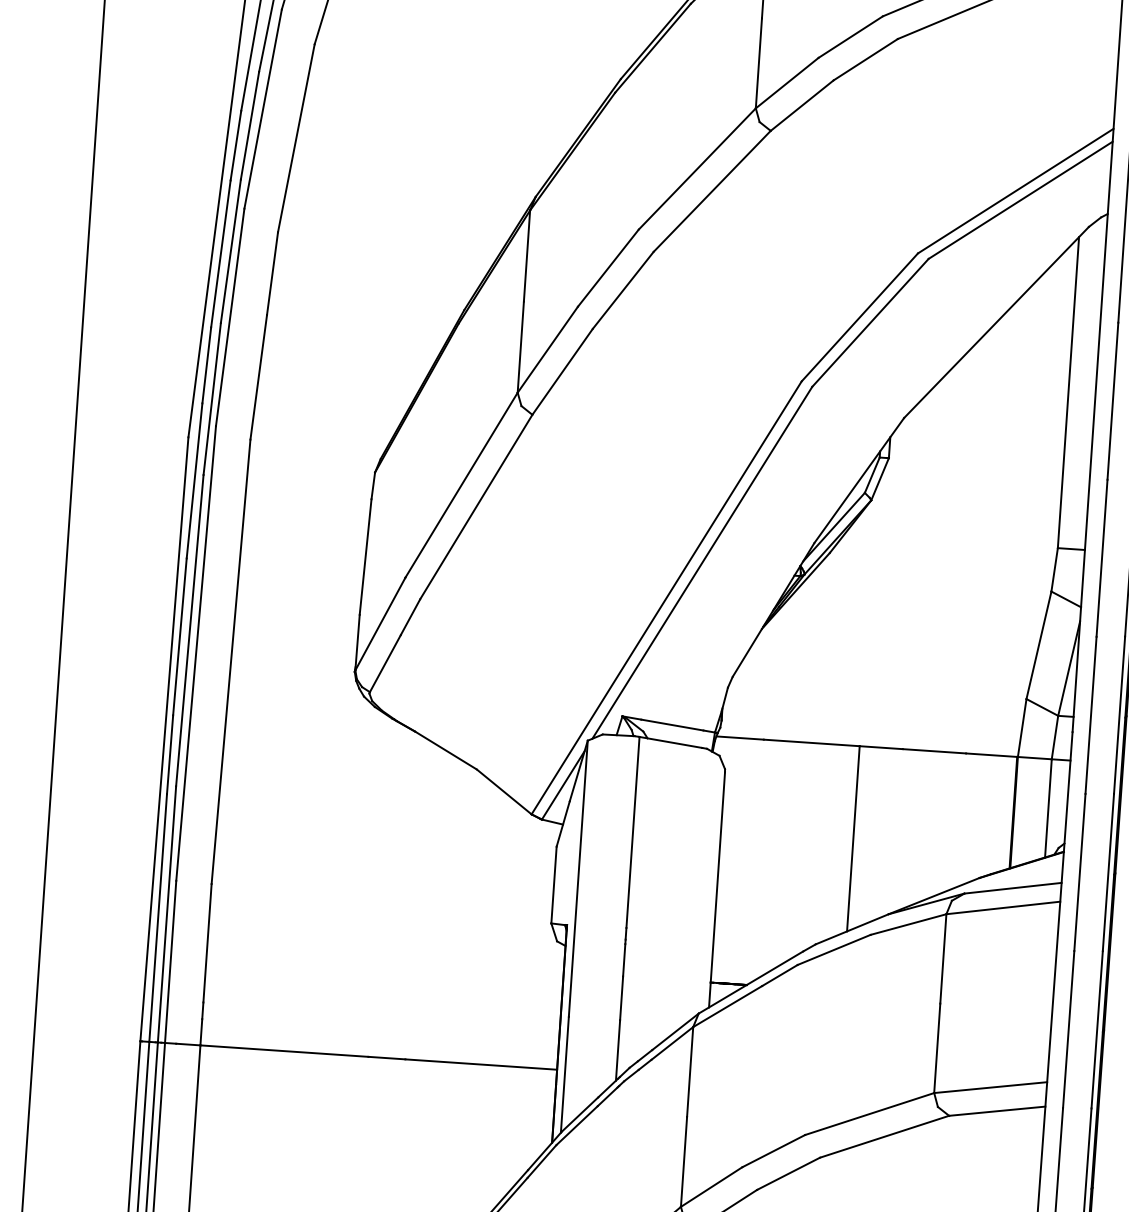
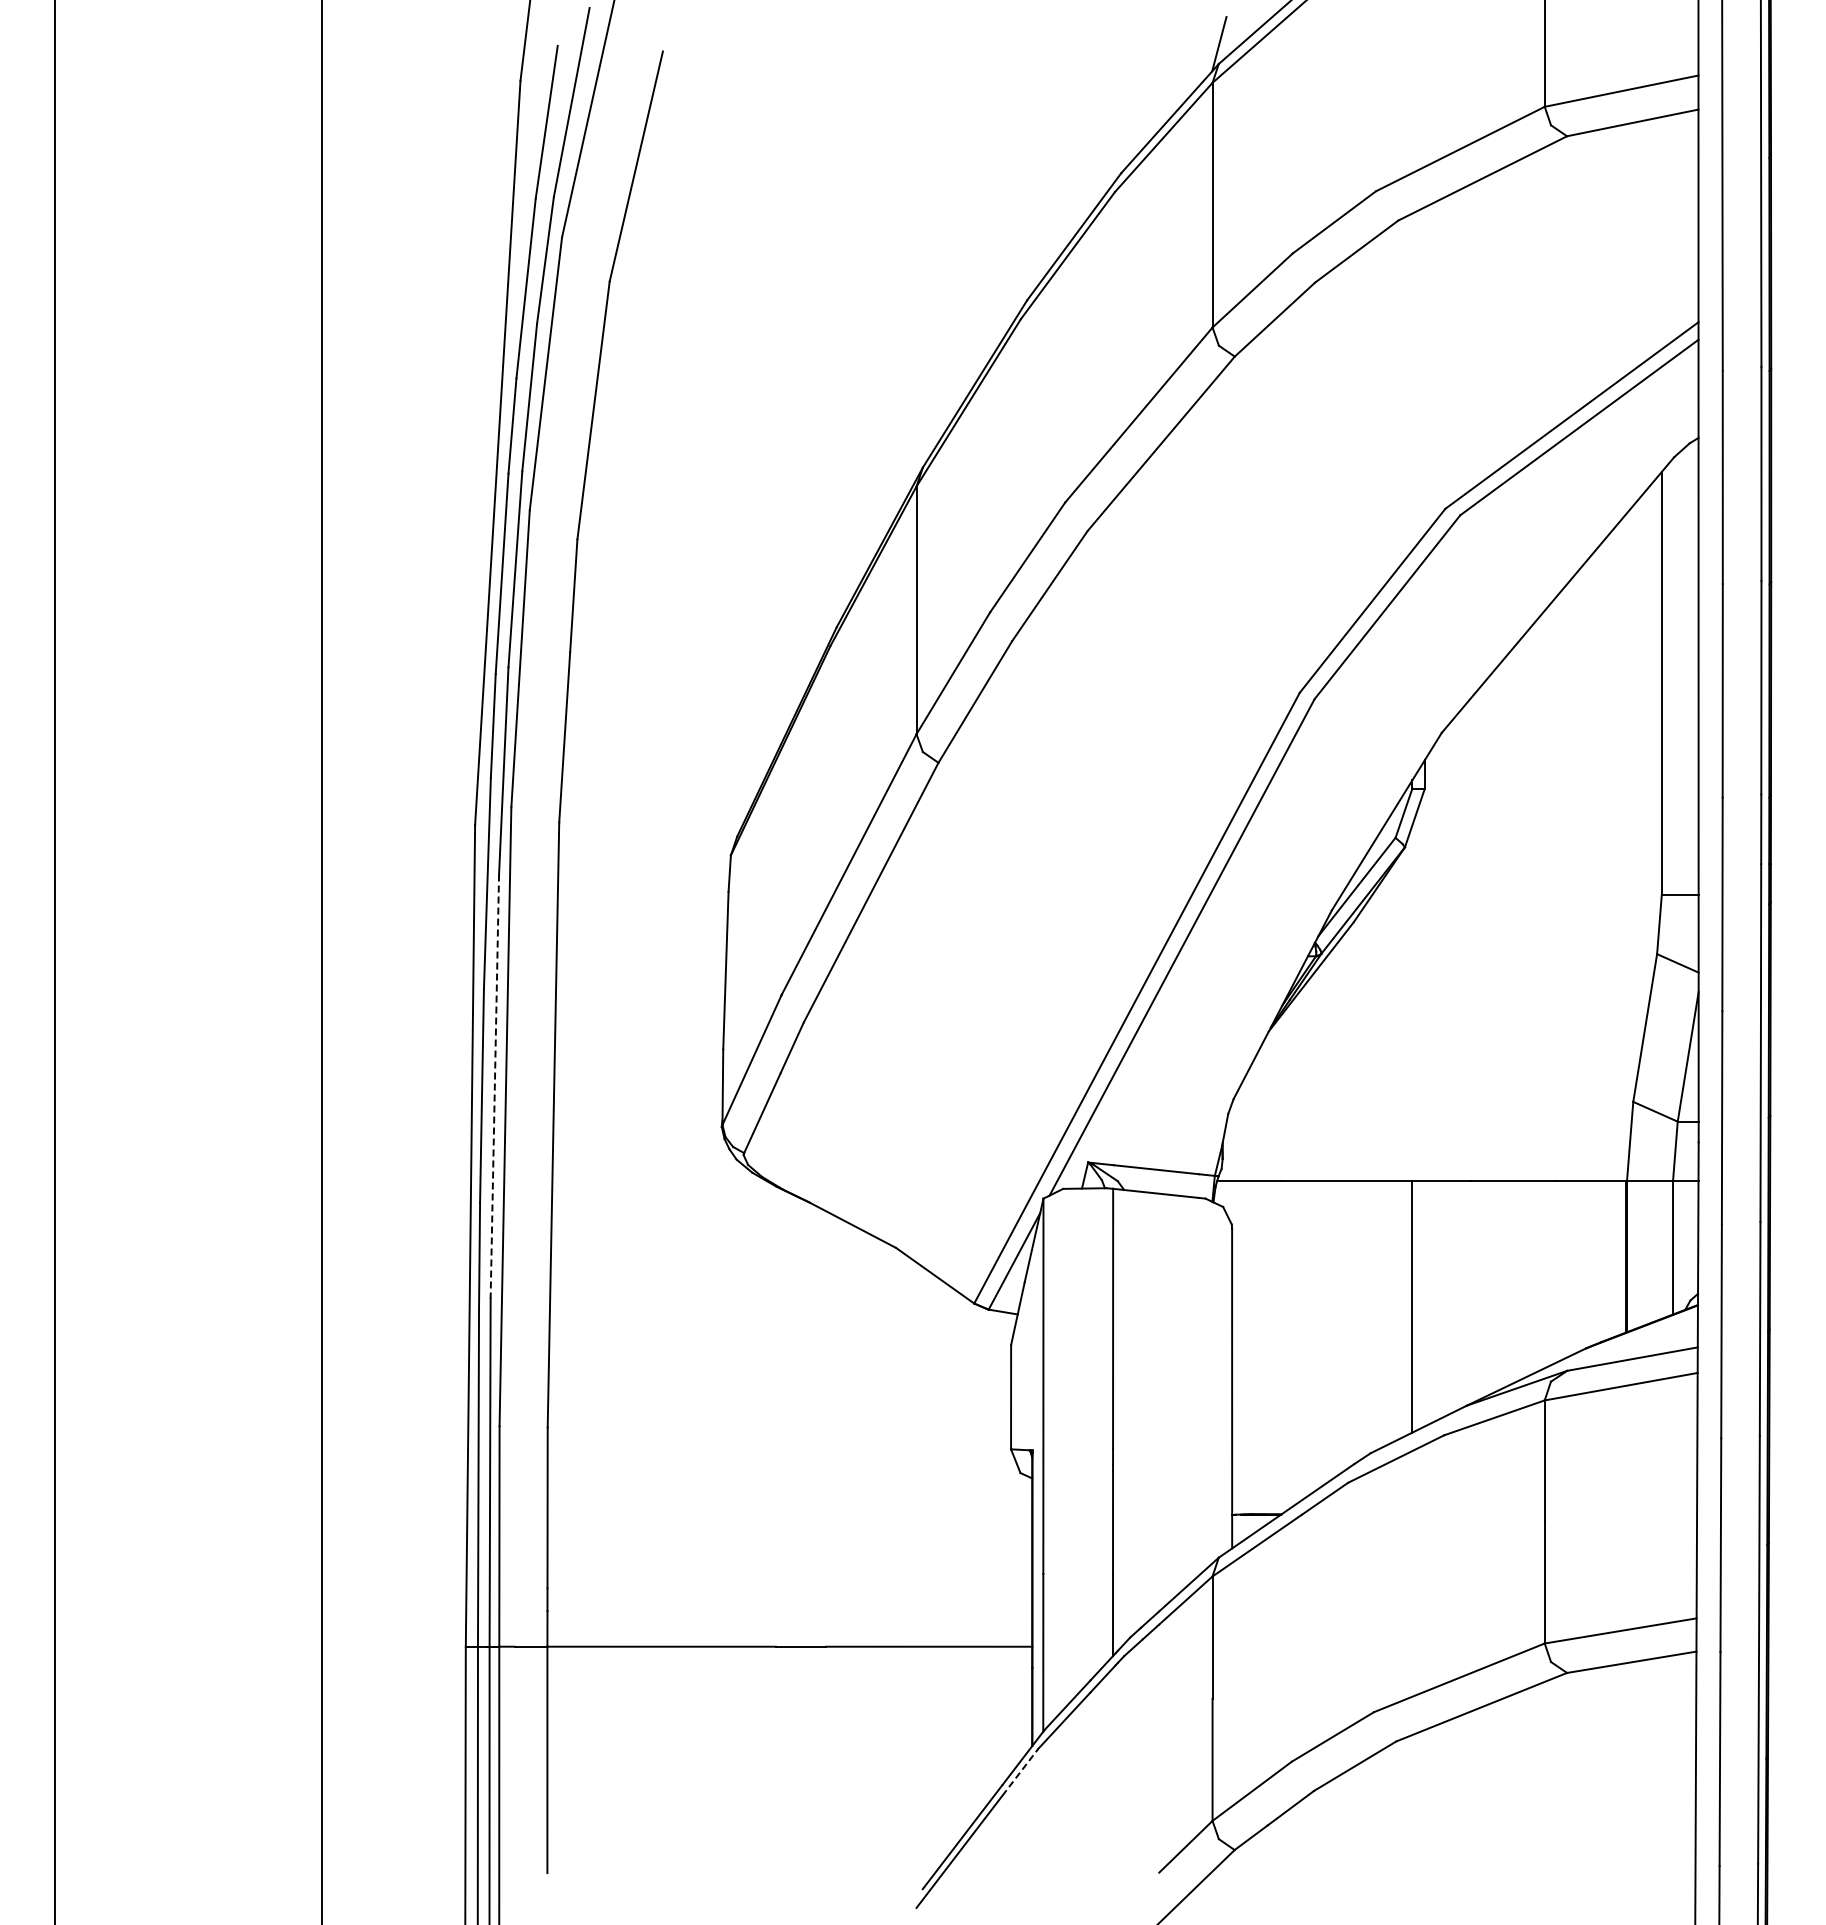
line: (189, 631) -> (494, 1087), solid -> dashed
line: (542, 1161) -> (1020, 1772), solid -> dashed

